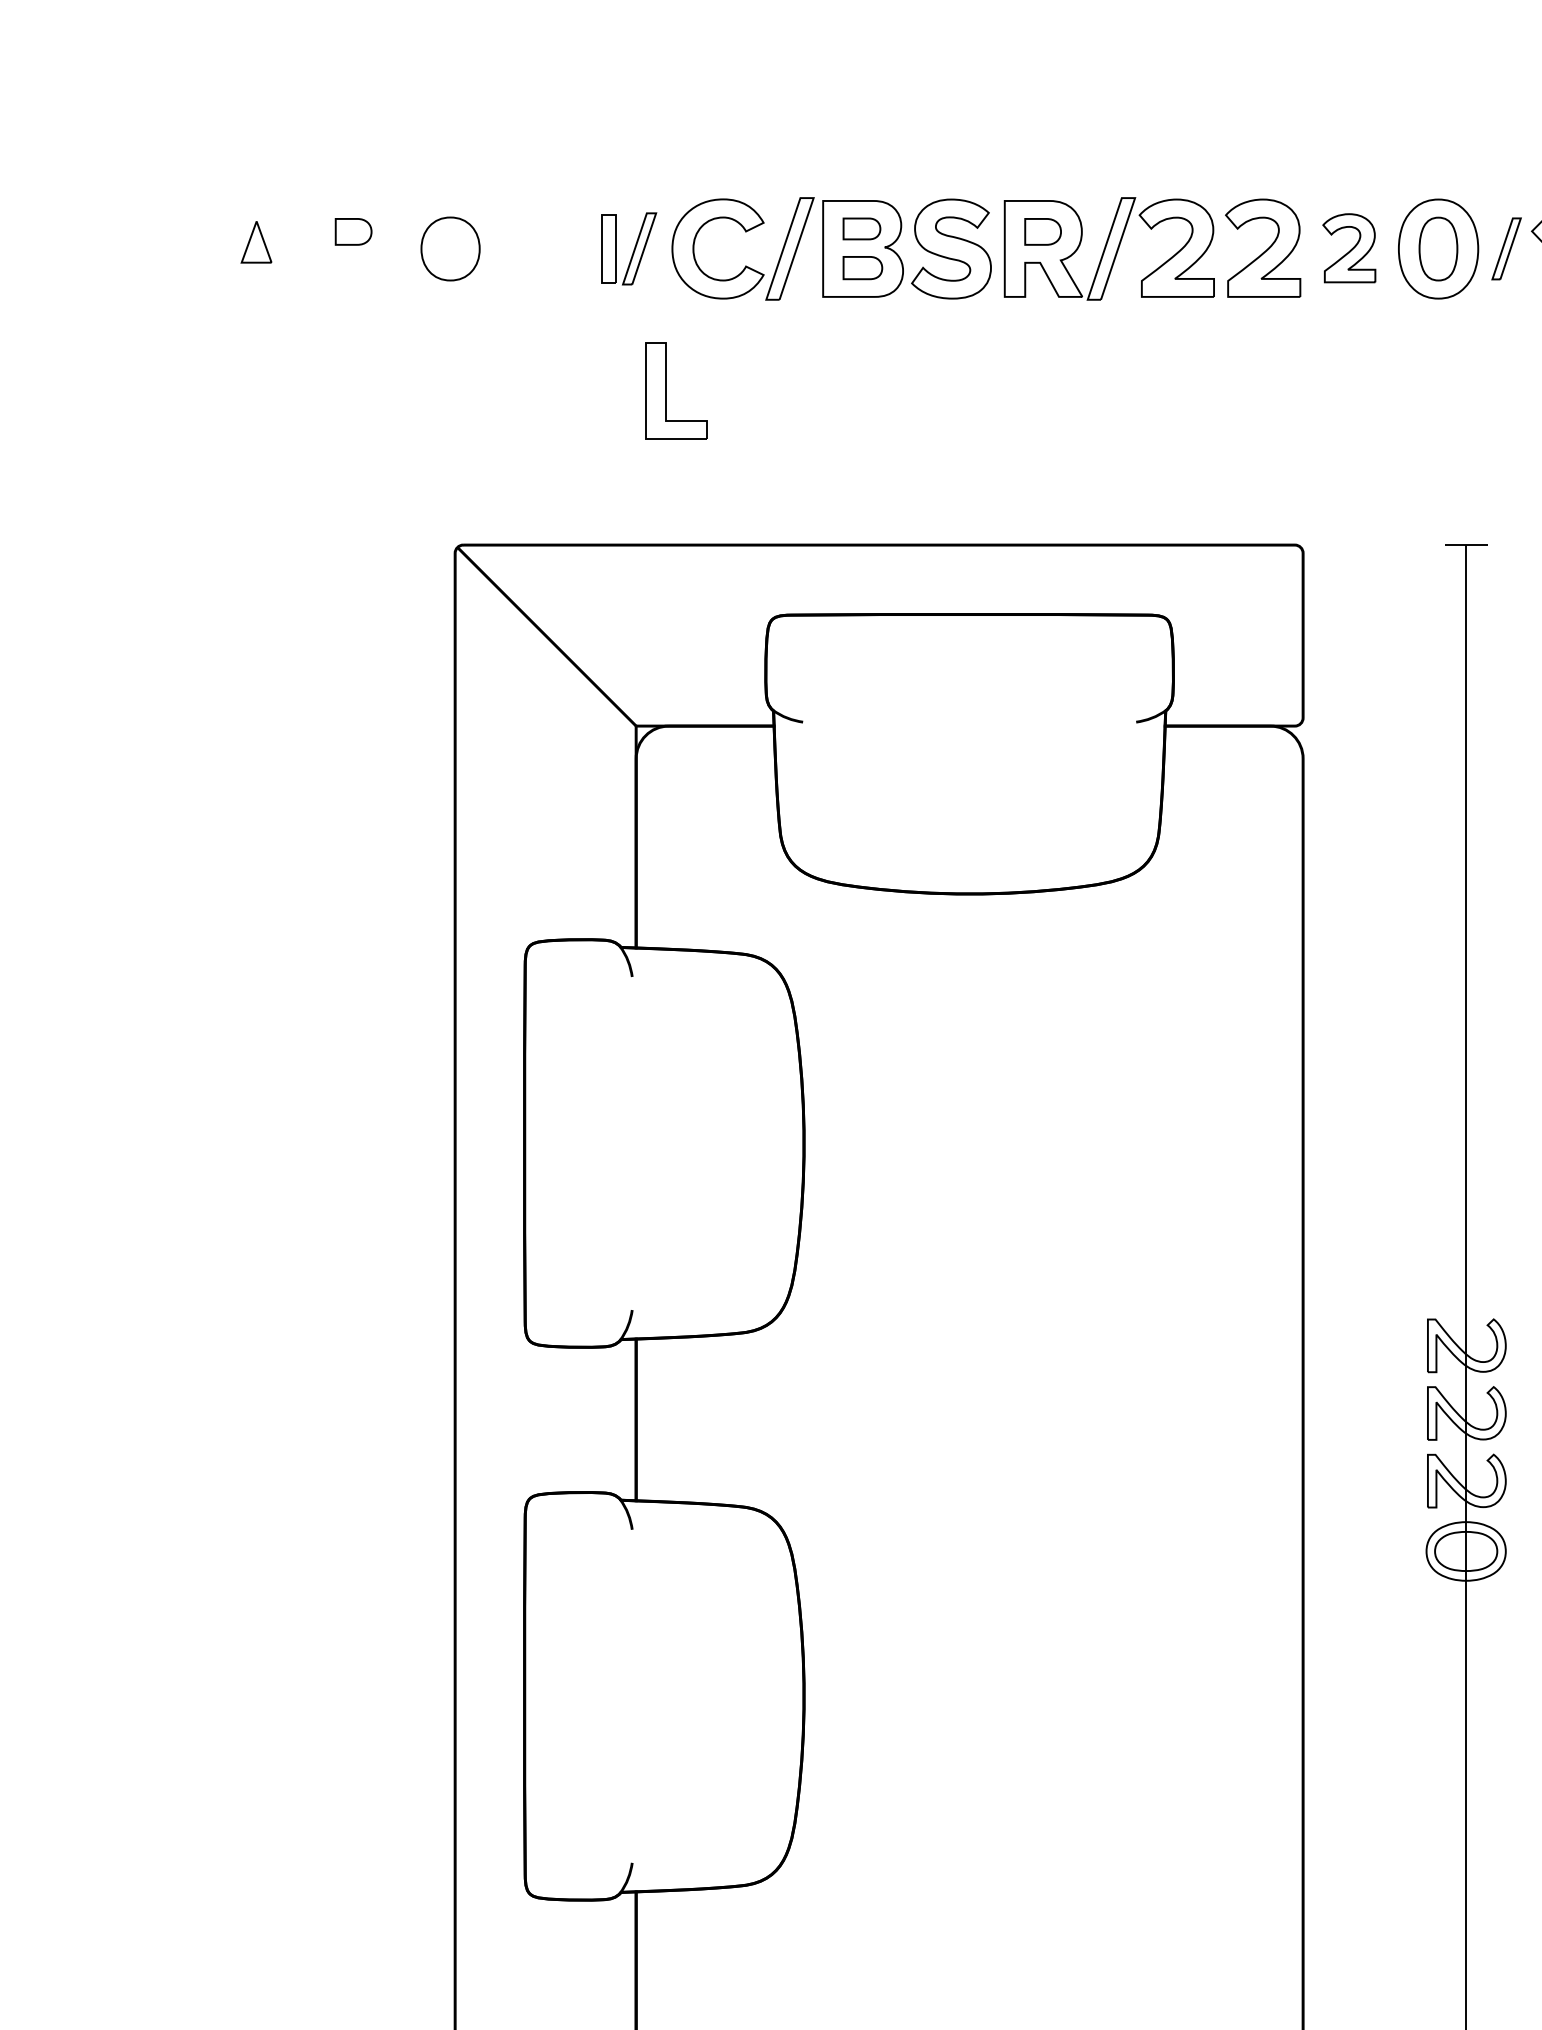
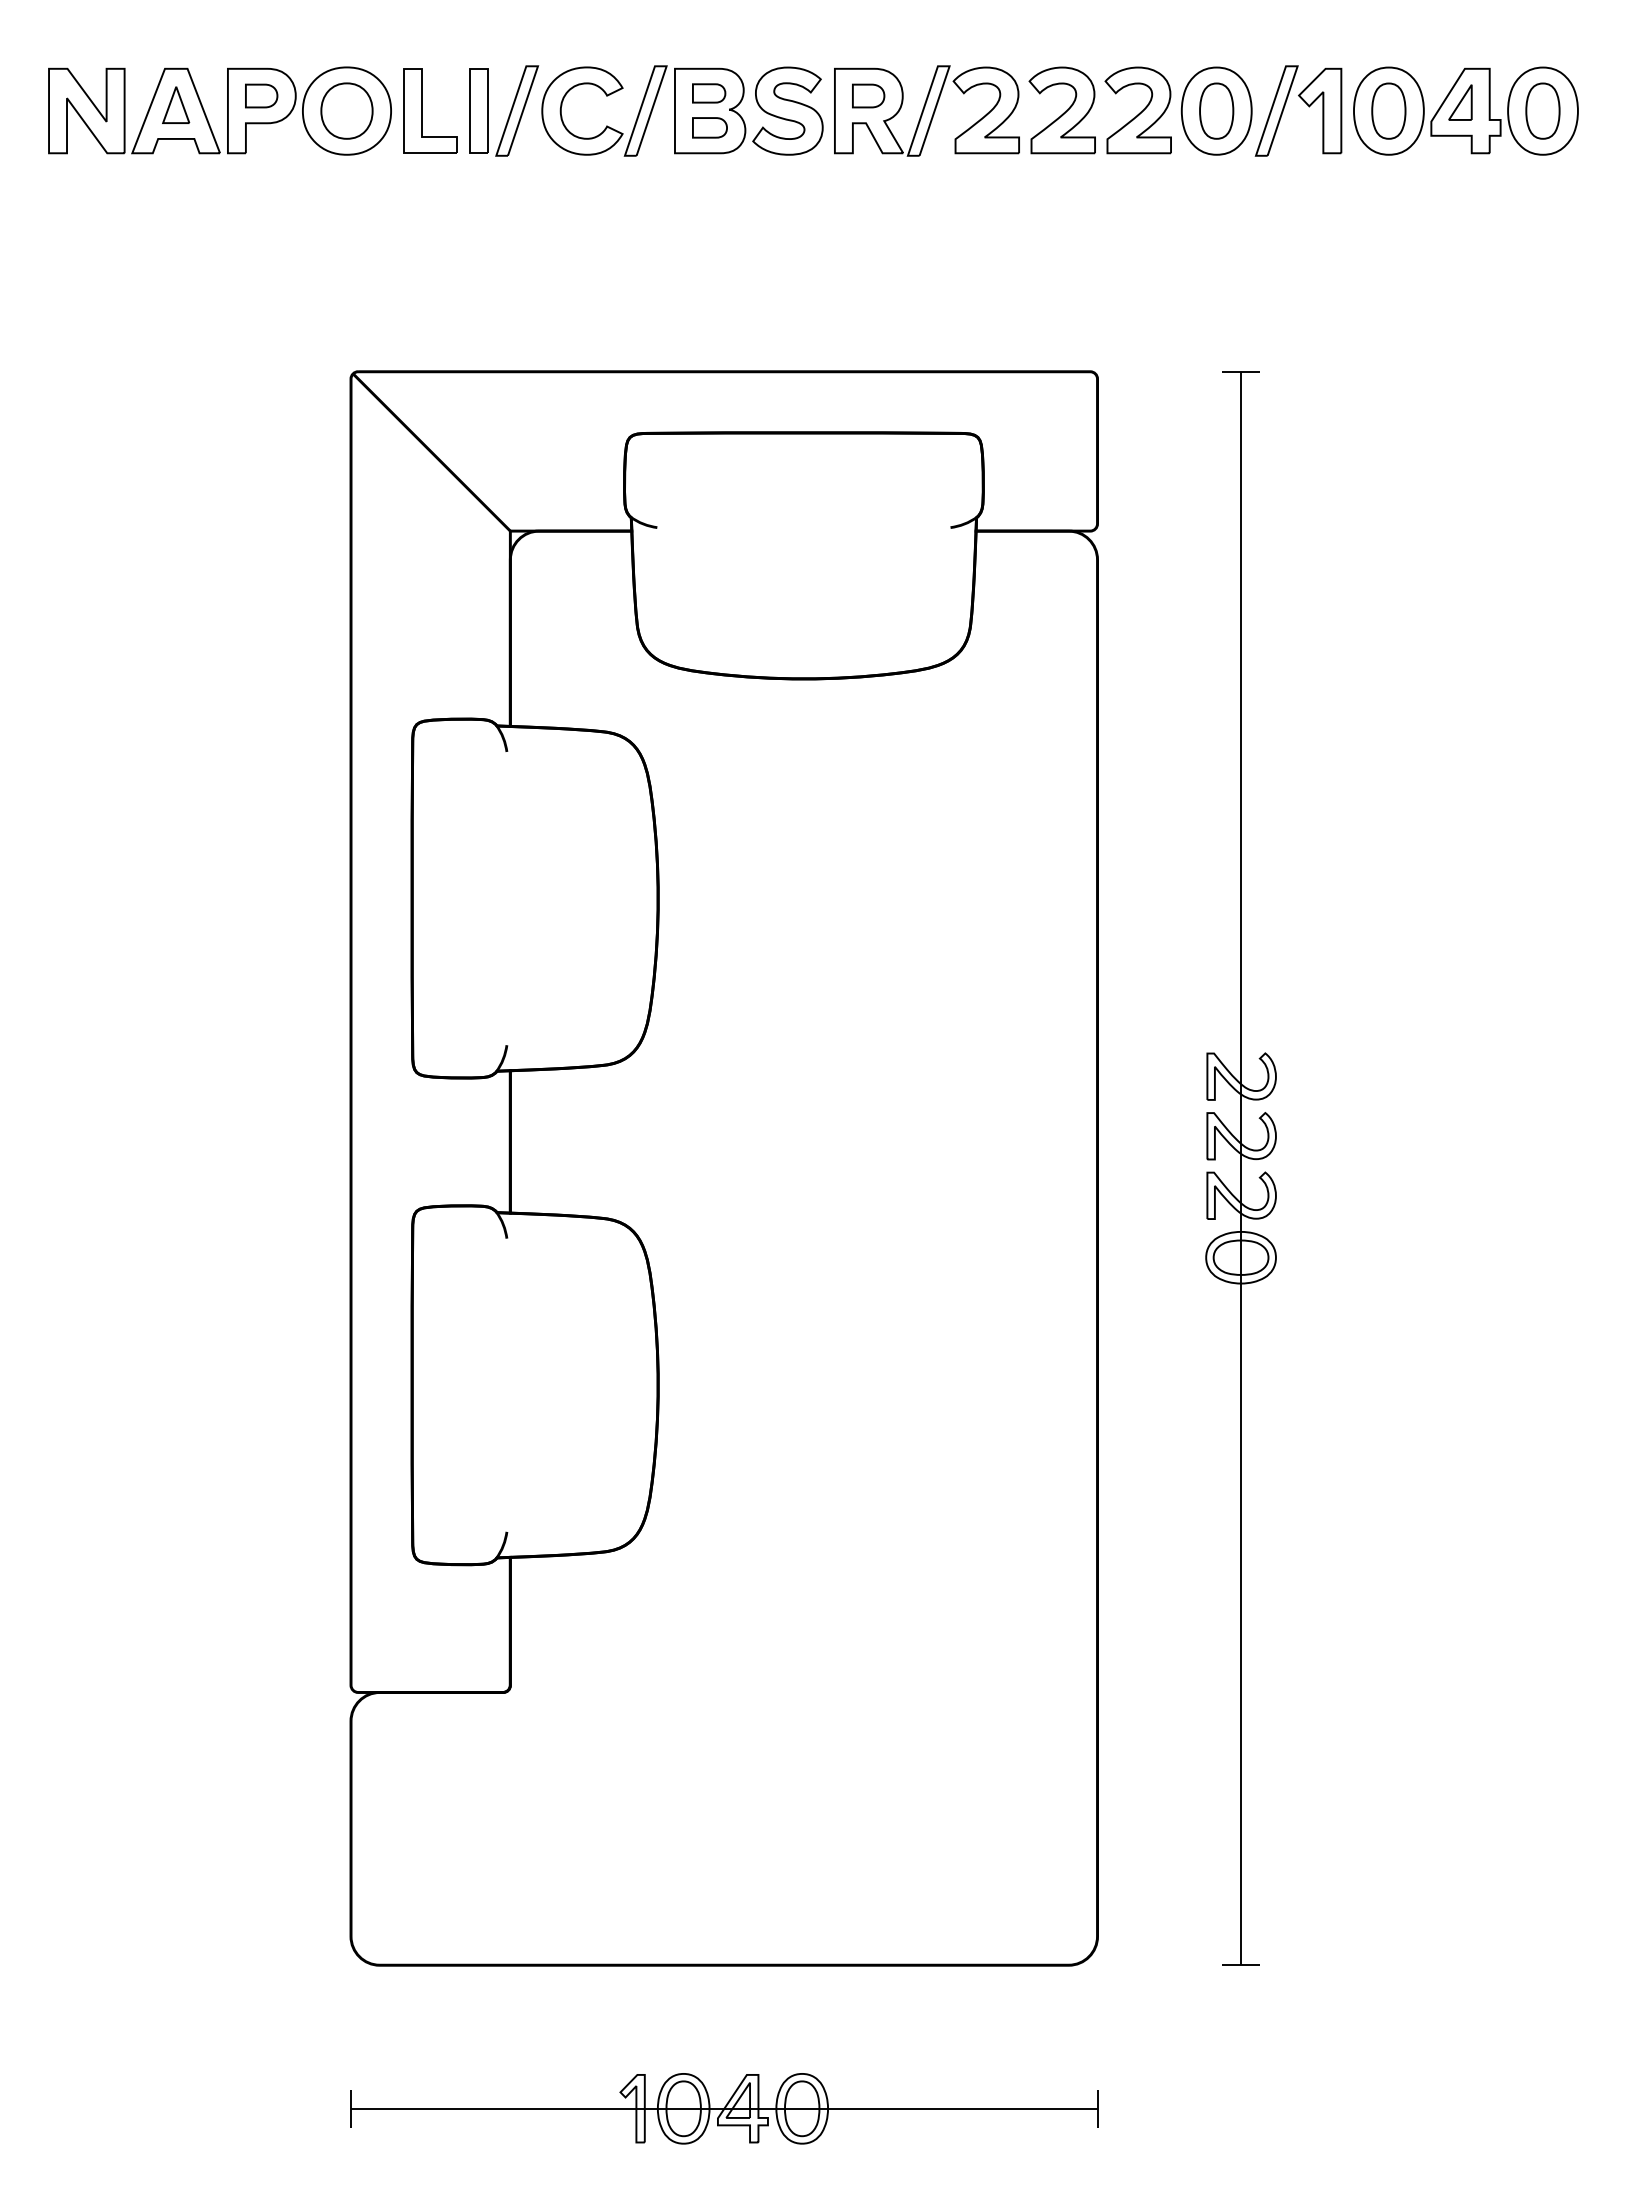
part: (314, 248) -> (227, 110), added
part: (629, 248) -> (504, 110), size x1.43
part: (1348, 248) -> (1137, 110), size x1.43
part: (1506, 248) -> (1276, 110), size x1.67
part: (666, 390) -> (422, 110), moved

